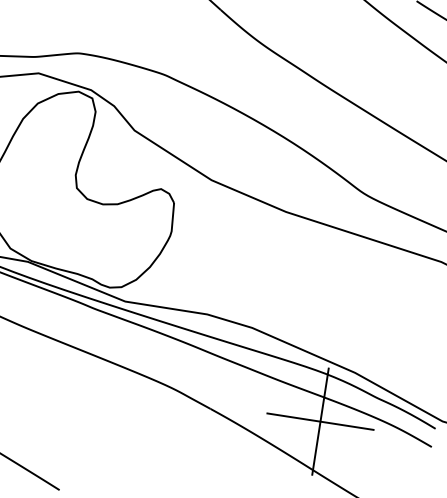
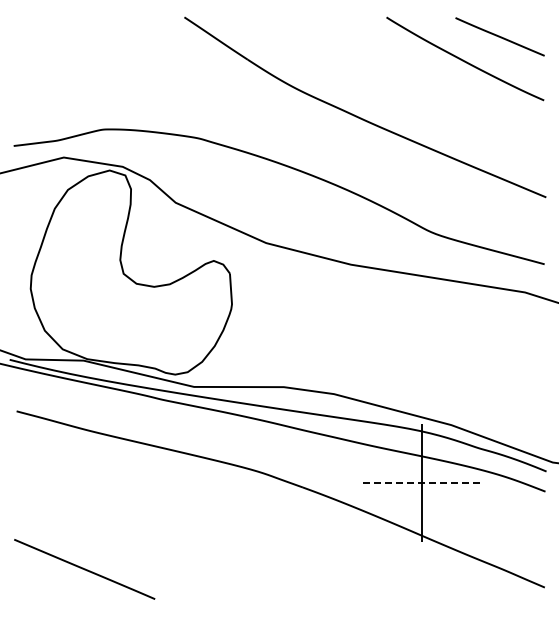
line: (320, 421) -> (422, 482), solid -> dashed

